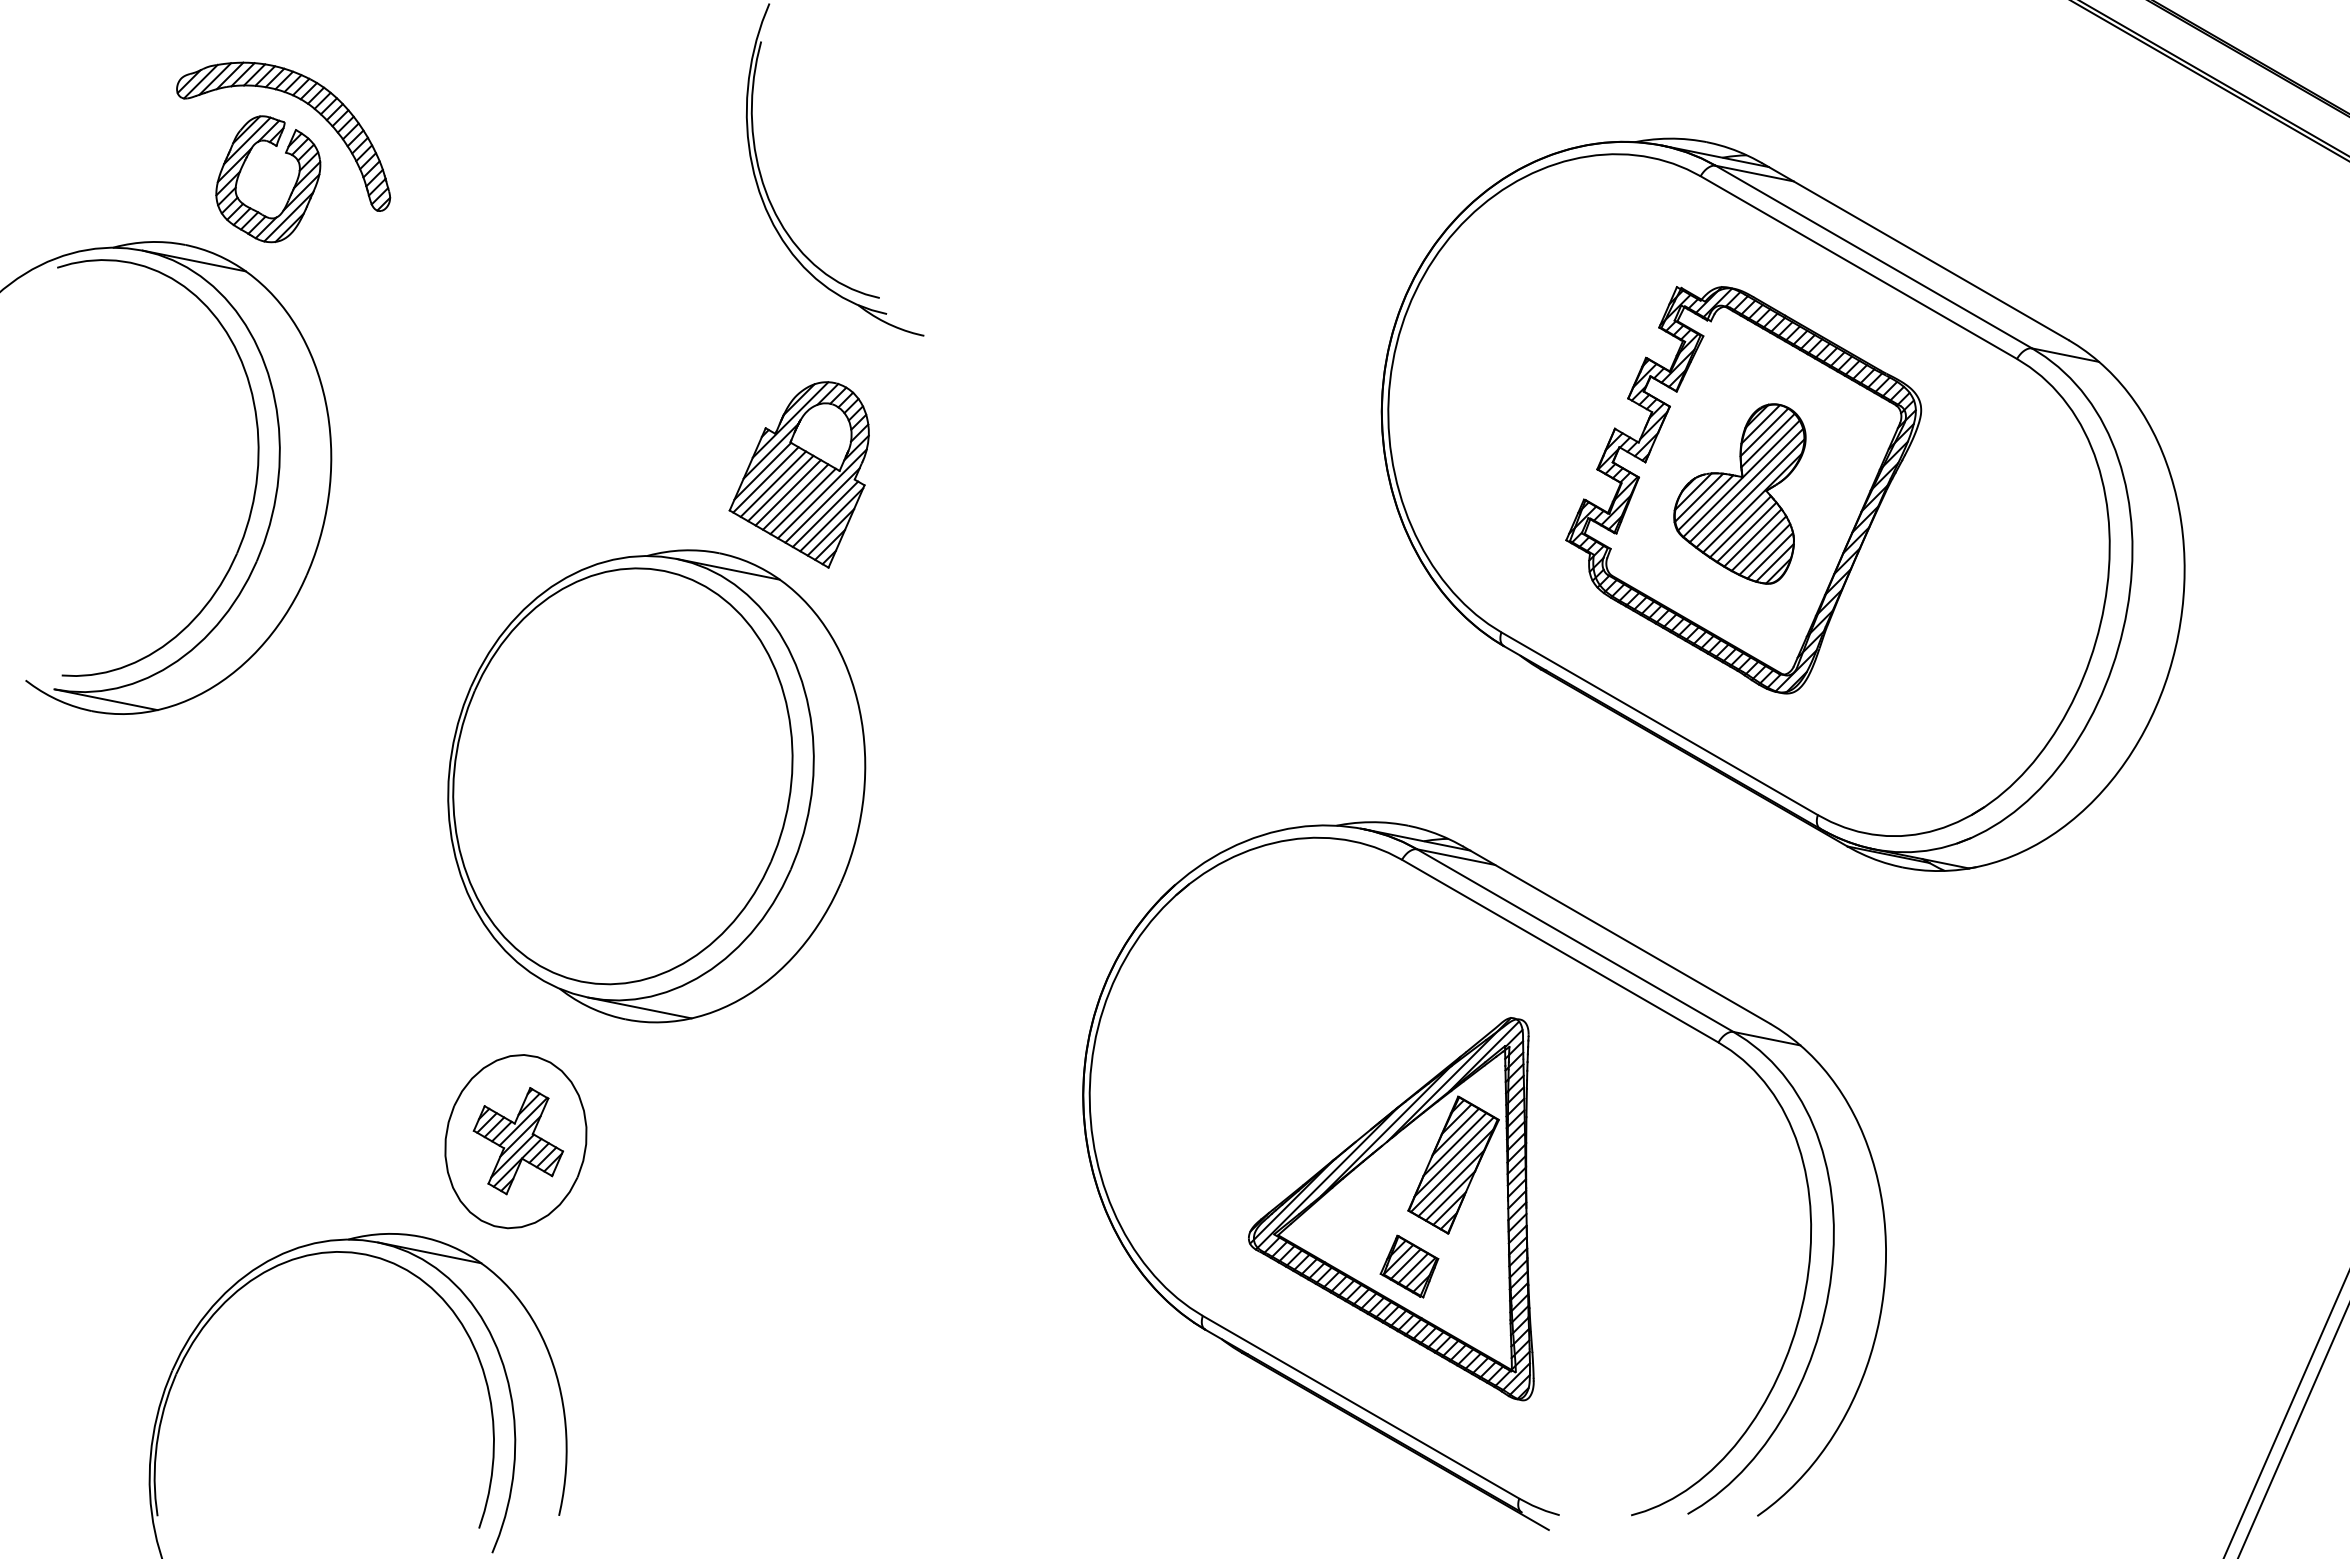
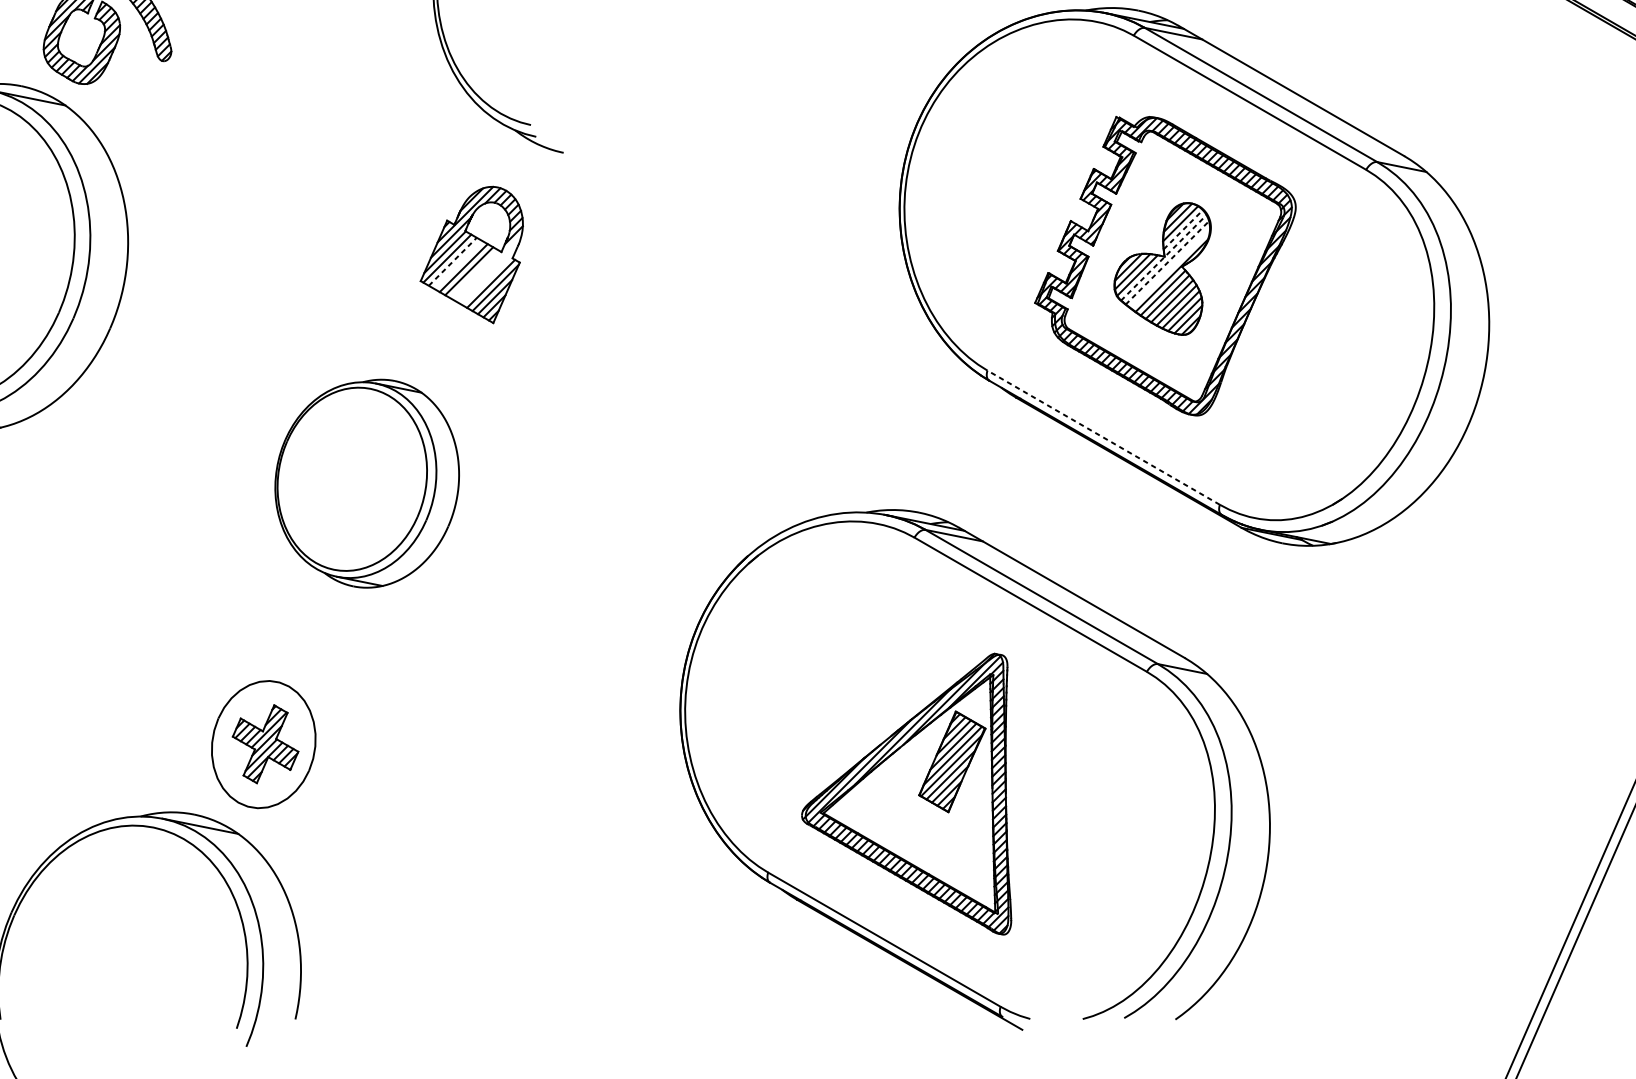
line: (1768, 440) -> (1183, 229), solid -> dashed
line: (1741, 478) -> (1163, 257), solid -> dashed
line: (773, 483) -> (452, 261), solid -> dashed
line: (1746, 485) -> (1167, 262), solid -> dashed
line: (780, 488) -> (458, 264), removed
line: (821, 493) -> (488, 268), removed
line: (1750, 493) -> (1170, 268), removed
line: (802, 501) -> (474, 274), removed
line: (822, 505) -> (488, 277), removed
line: (1659, 723) -> (1103, 437), solid -> dashed
part: (656, 786) -> (366, 483), size x0.6
part: (1409, 1266) -> (919, 836), removed

